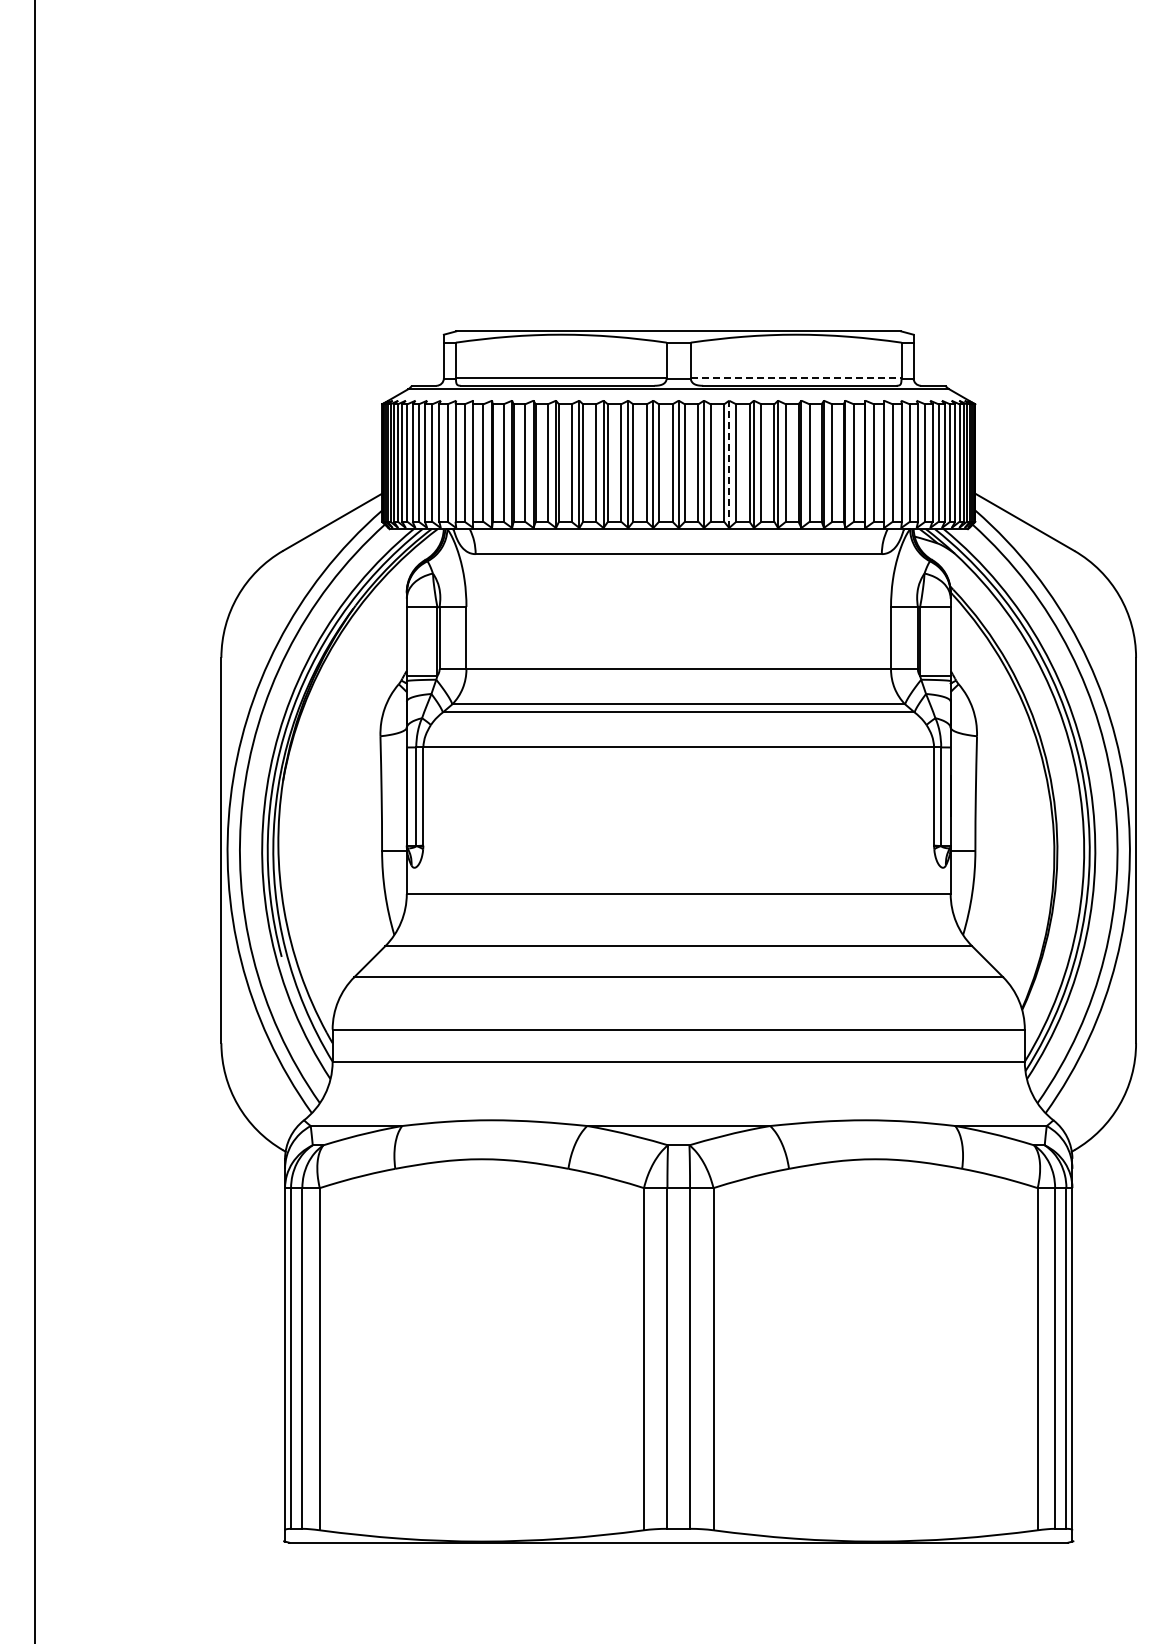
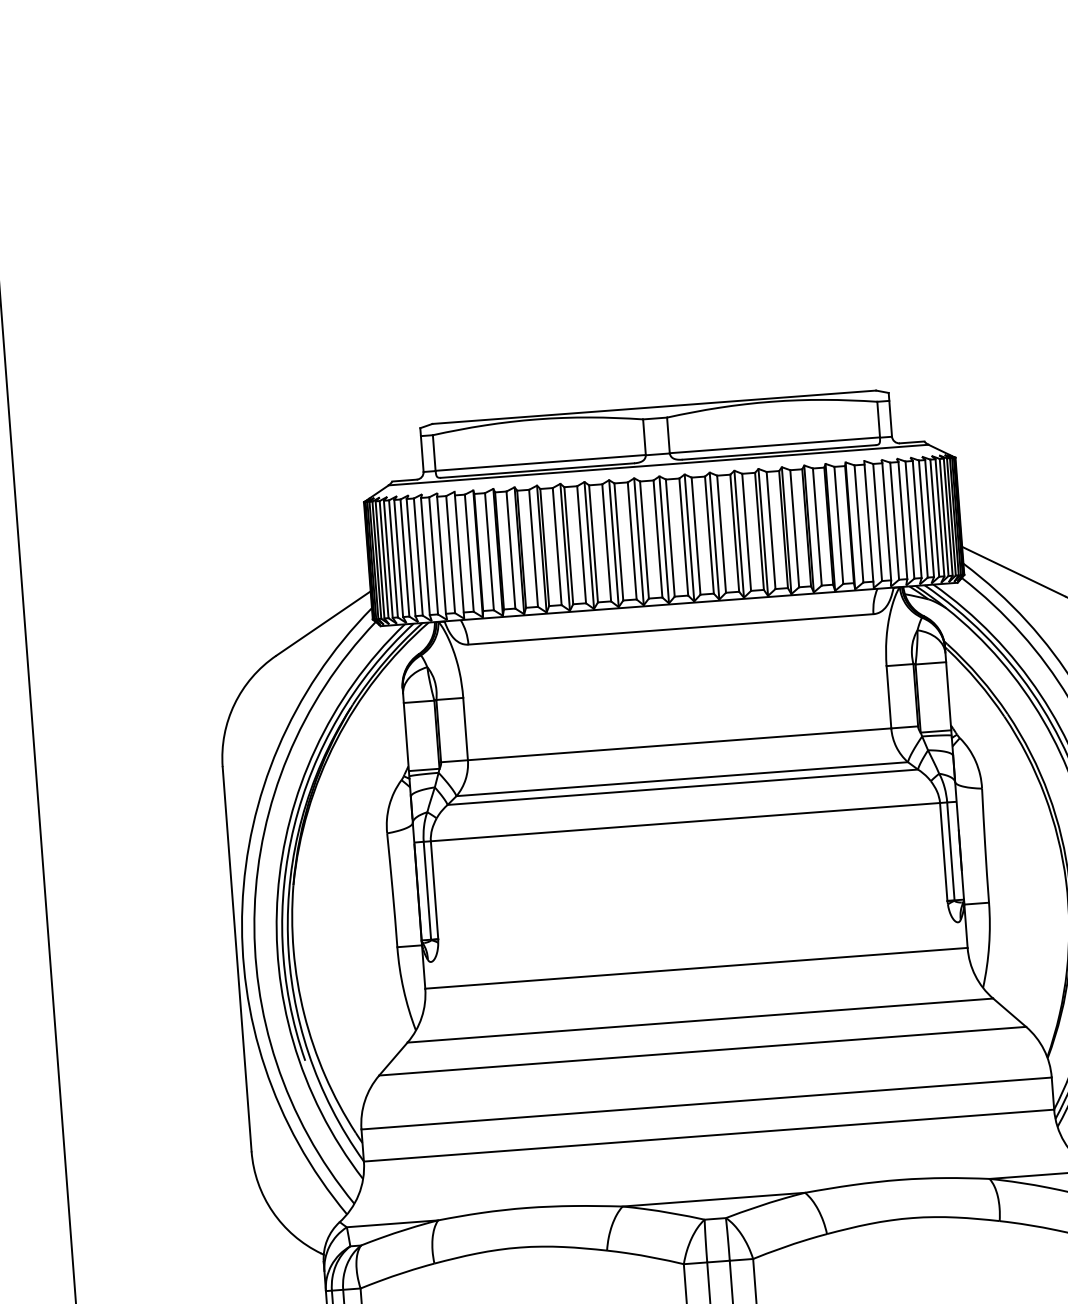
line: (796, 378) -> (775, 445), dashed -> solid
line: (729, 464) -> (714, 536), dashed -> solid

